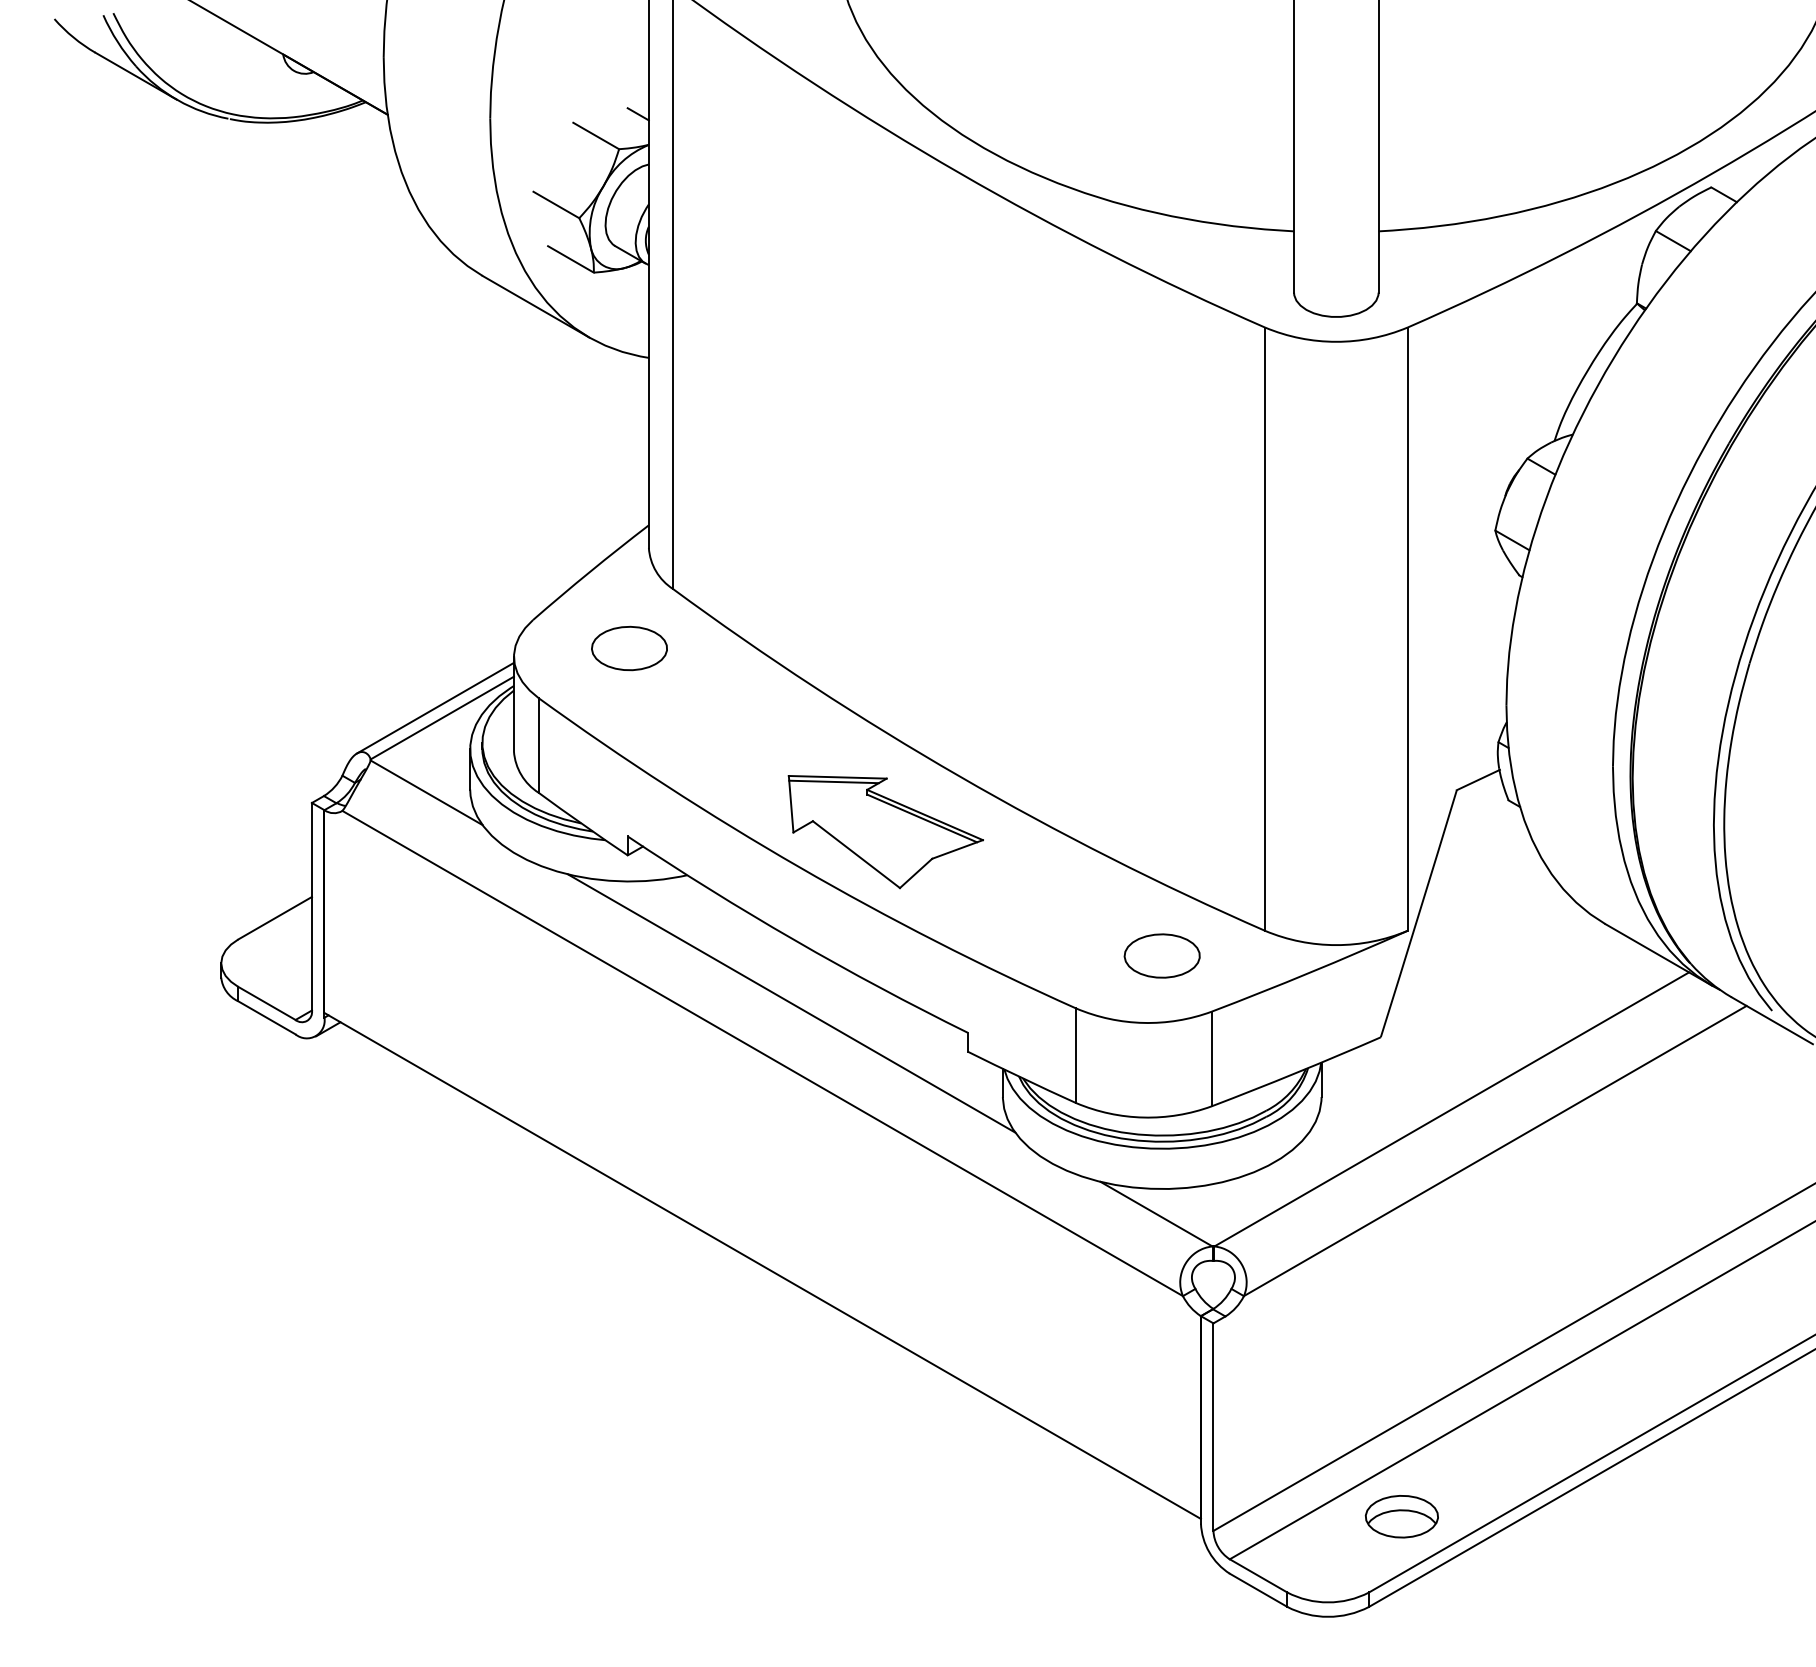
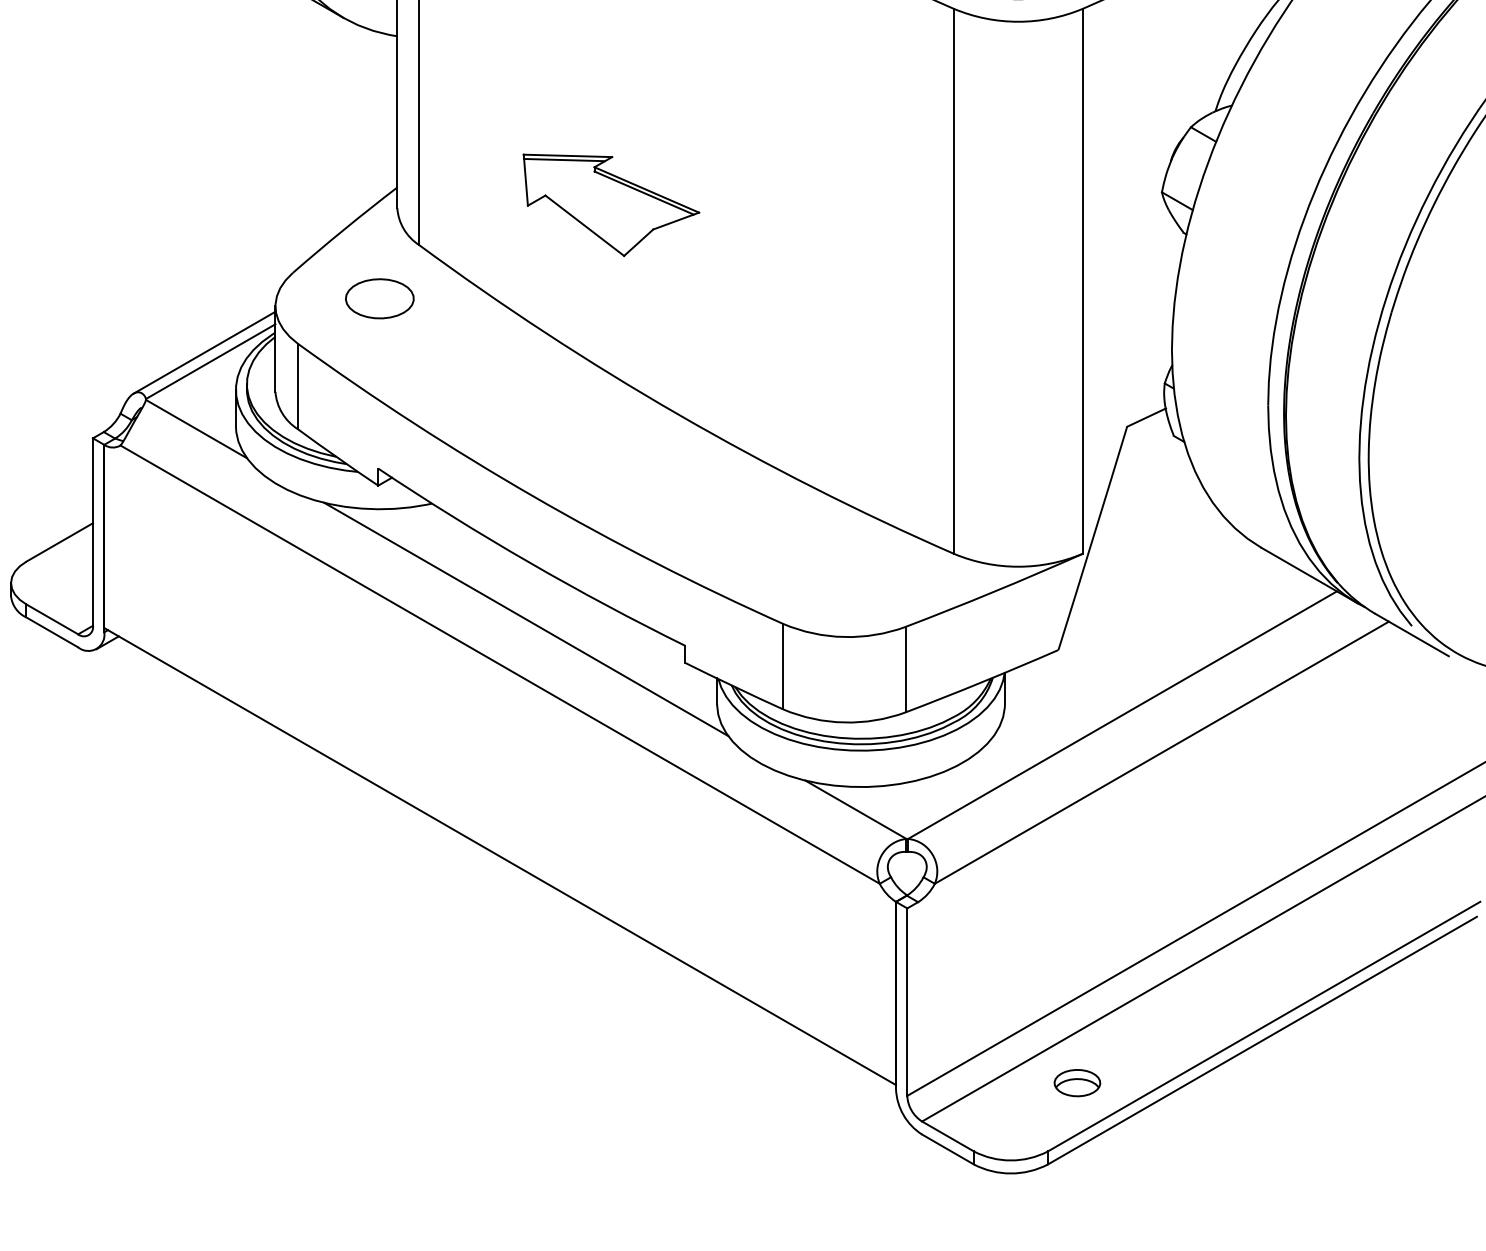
part: (885, 832) -> (611, 205), moved
part: (1161, 955) -> (860, 576), removed
part: (1401, 1516) -> (1077, 1082), size x0.7

